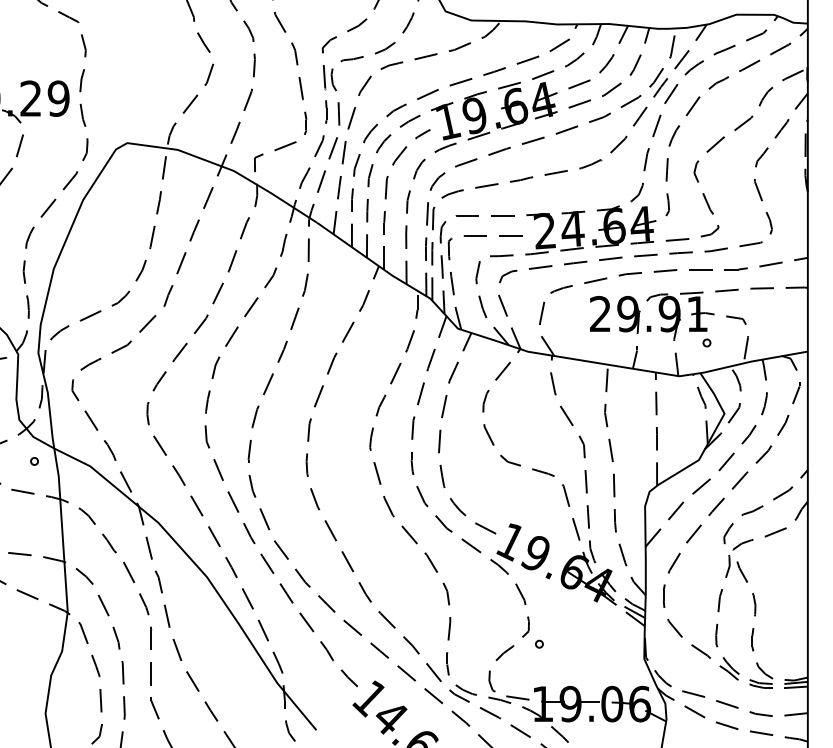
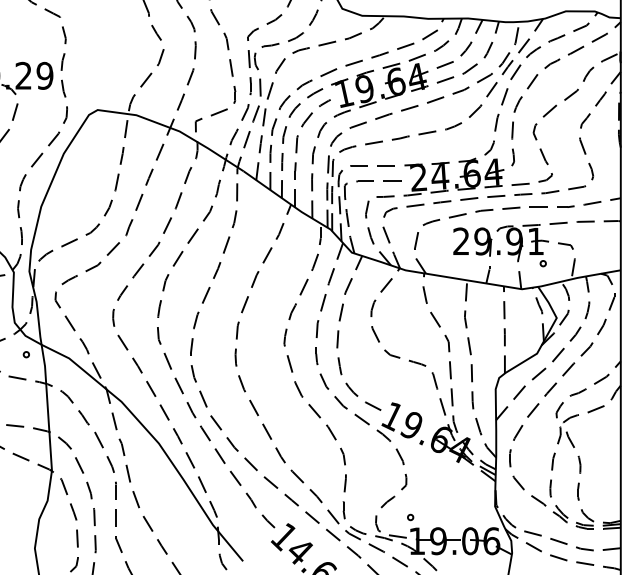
part: (539, 643) -> (410, 516), moved

